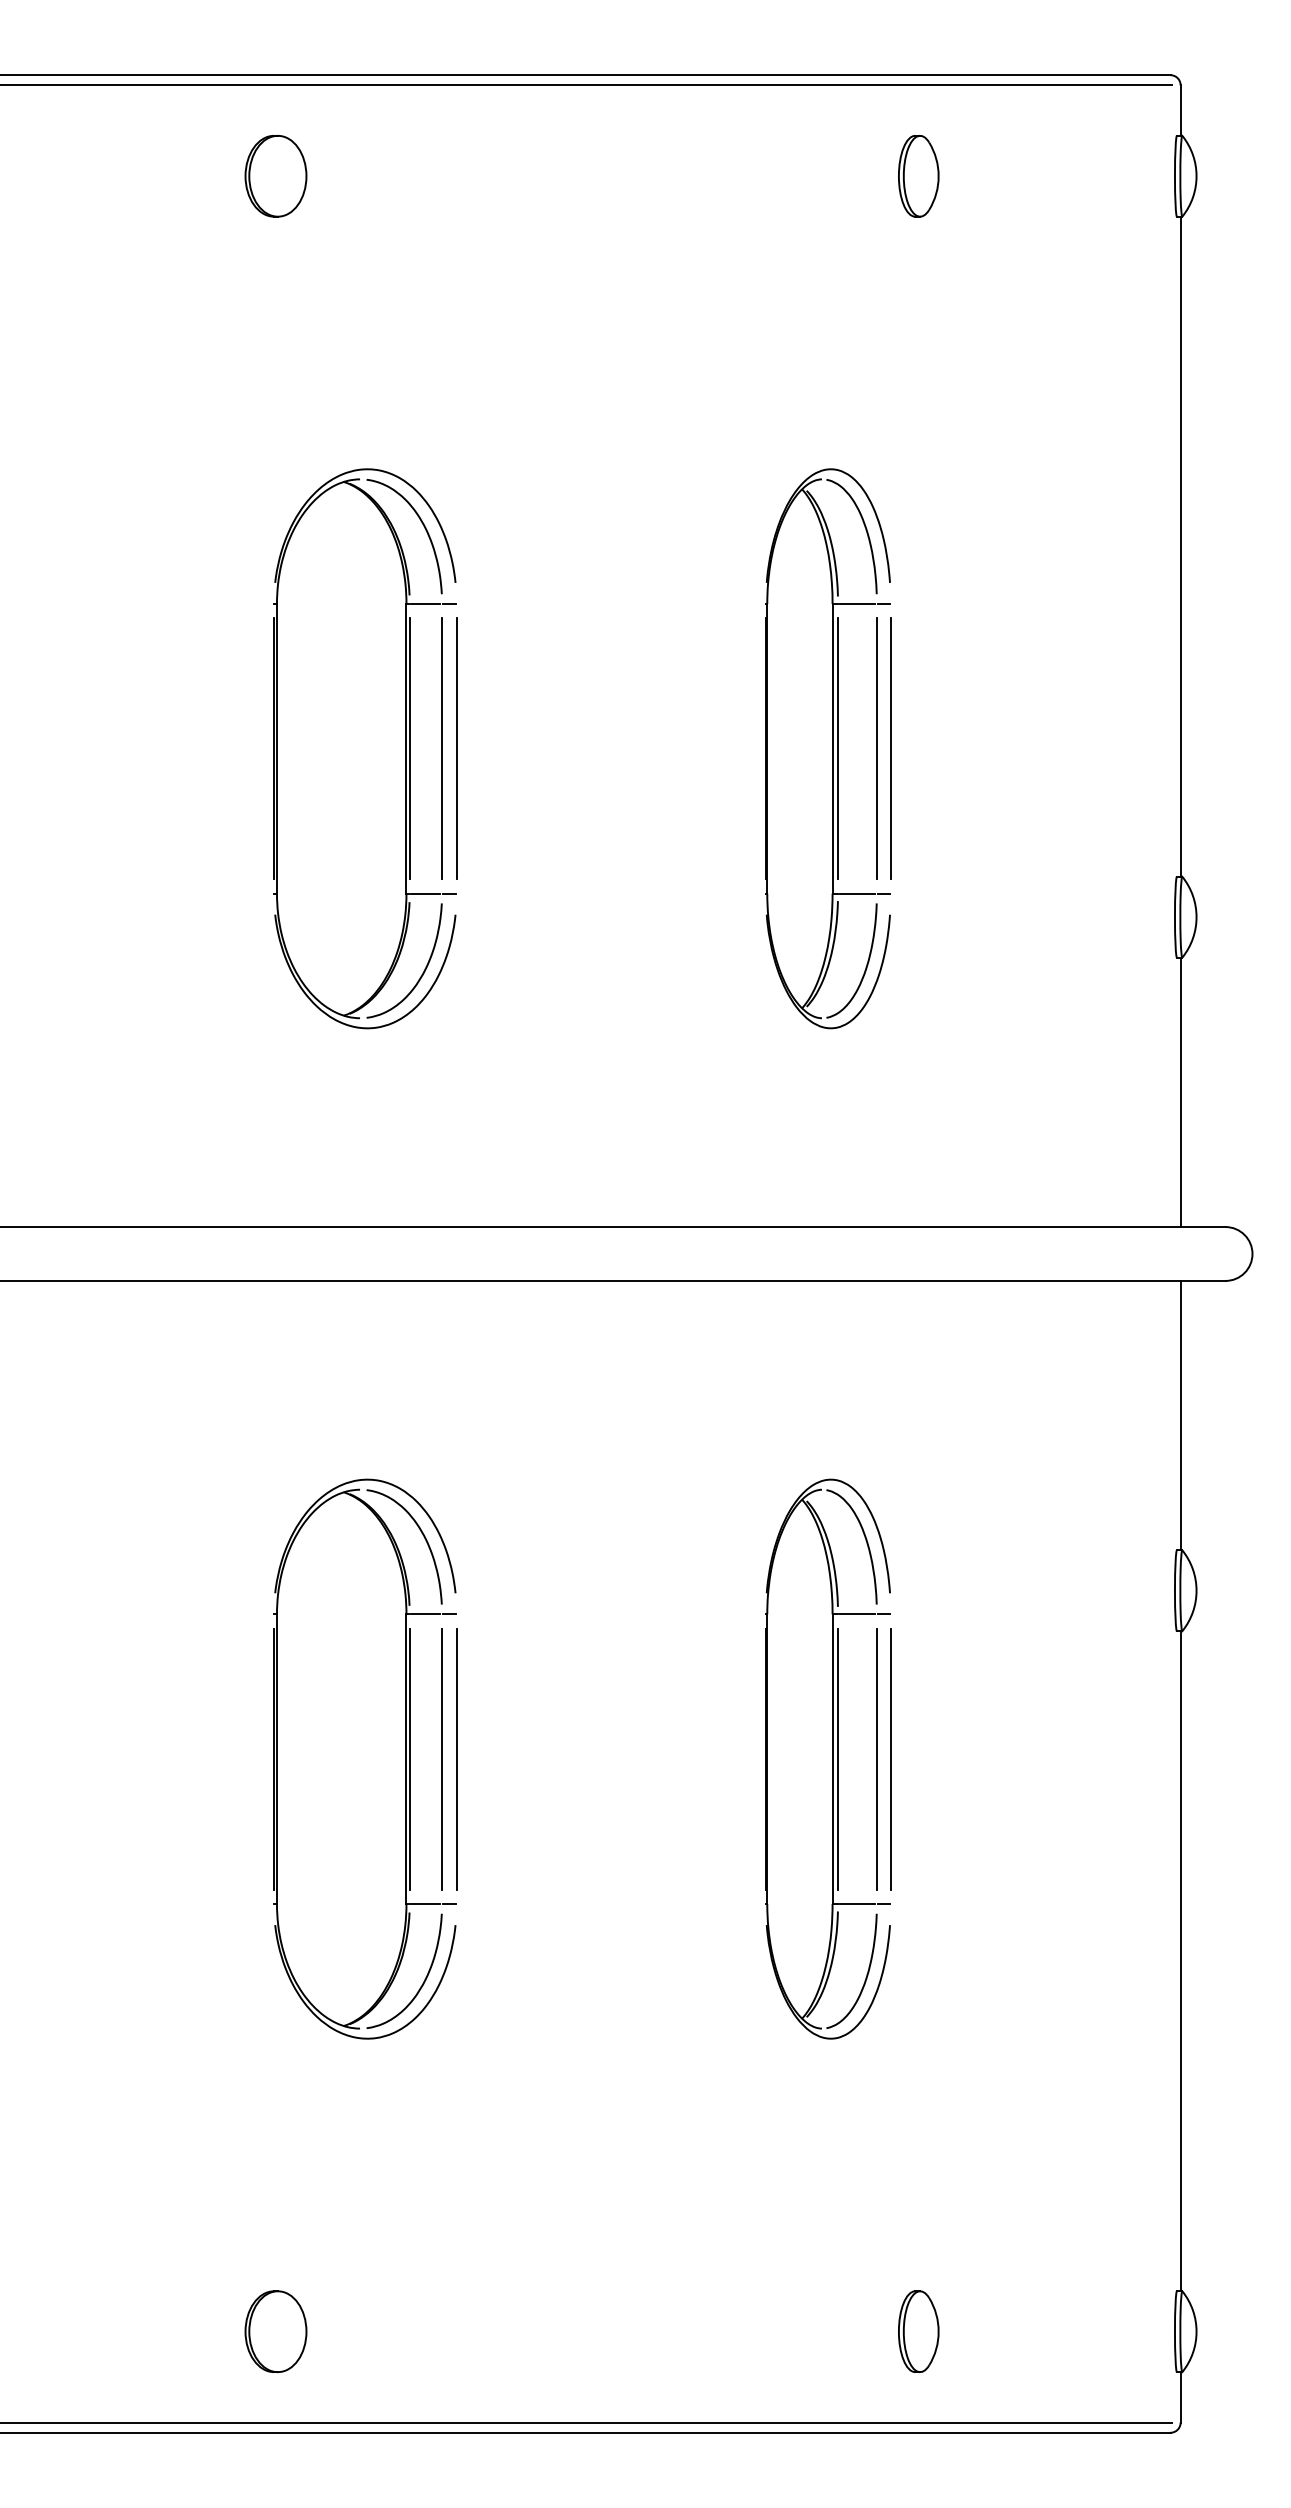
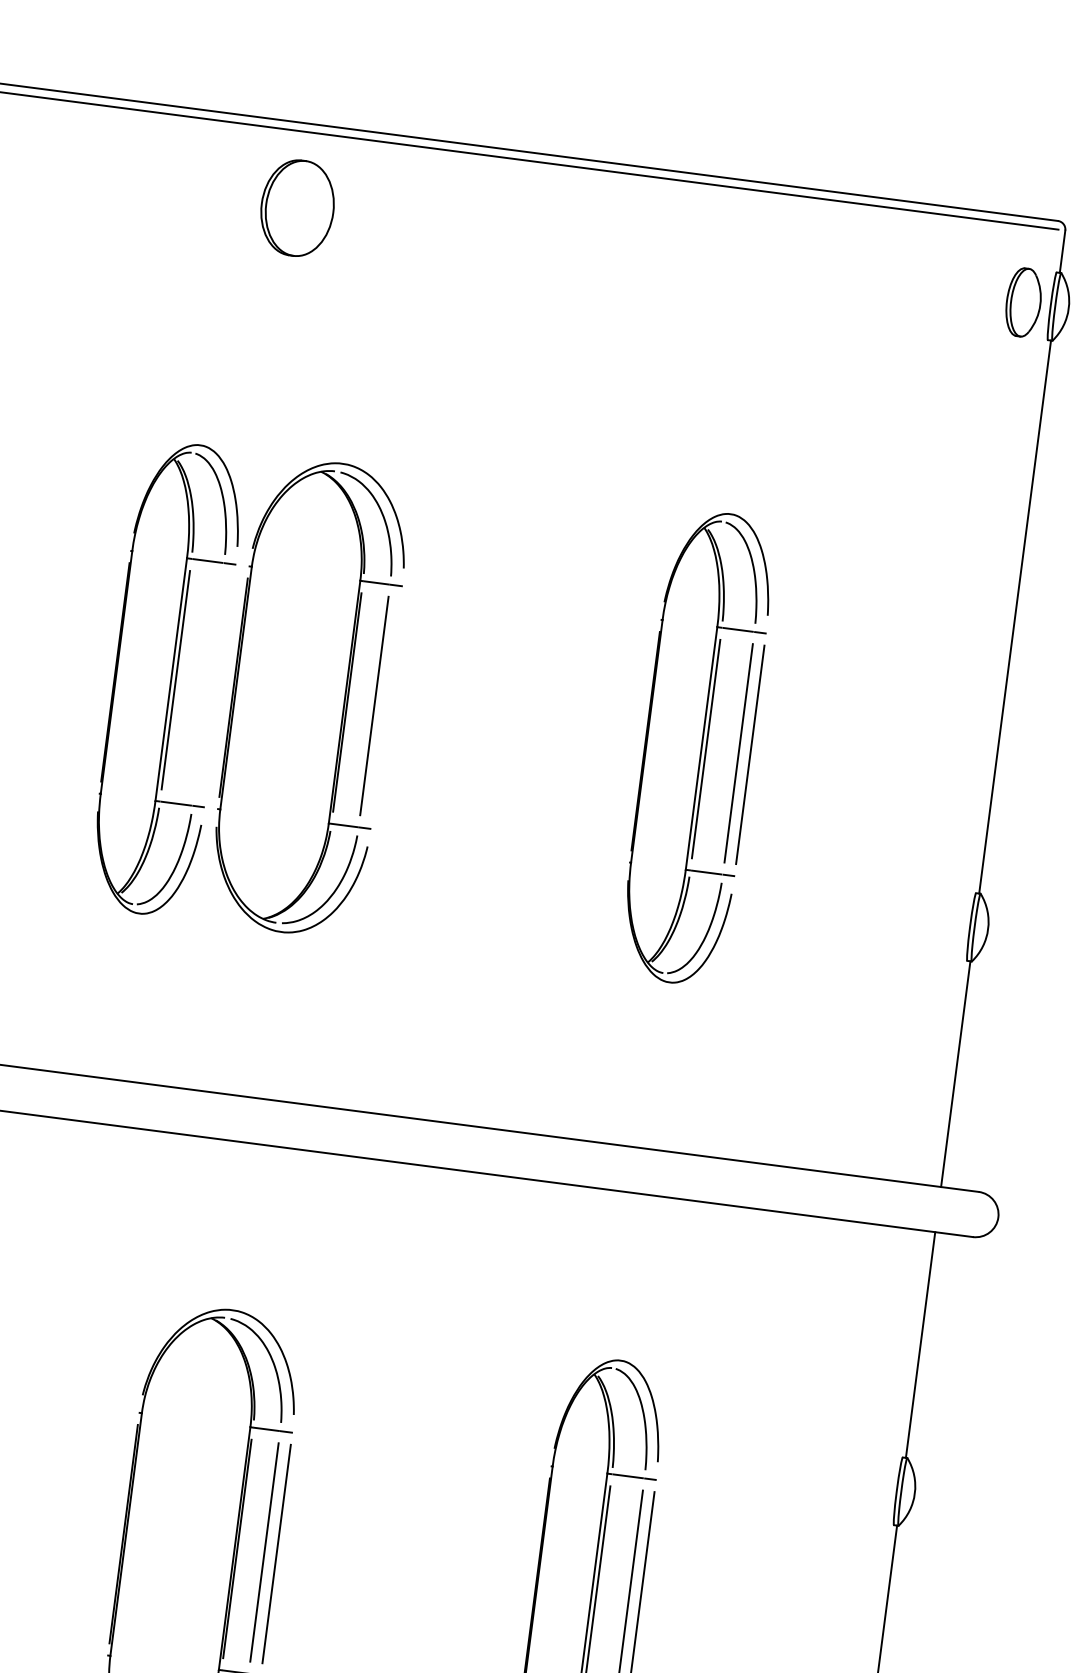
part: (275, 176) -> (297, 208), size x1.4
part: (918, 176) -> (1023, 302), moved
part: (194, 748) -> (167, 678), added
line: (456, 748) -> (386, 707), removed

